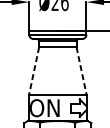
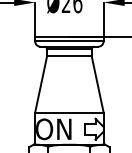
line: (34, 70) -> (41, 84), dashed -> solid
line: (81, 70) -> (97, 84), dashed -> solid

